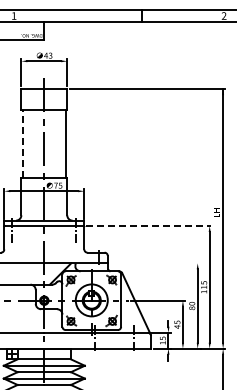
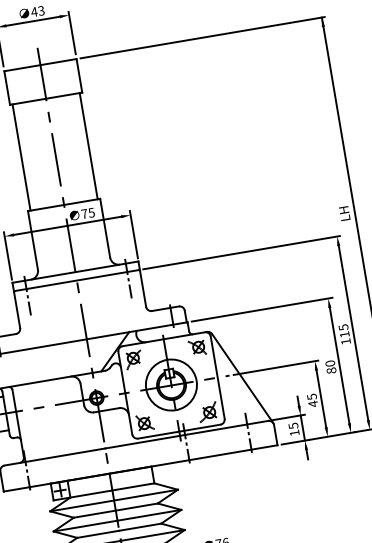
line: (22, 144) -> (20, 158), dashed -> solid
line: (149, 226) -> (242, 253), dashed -> solid
line: (155, 263) -> (261, 309), added

